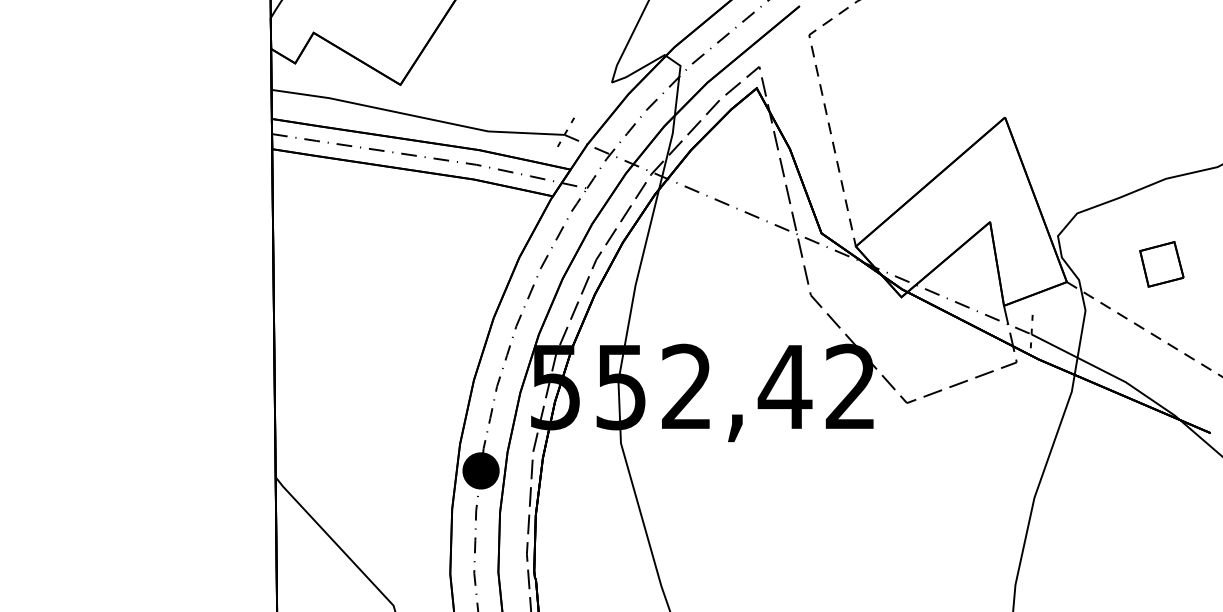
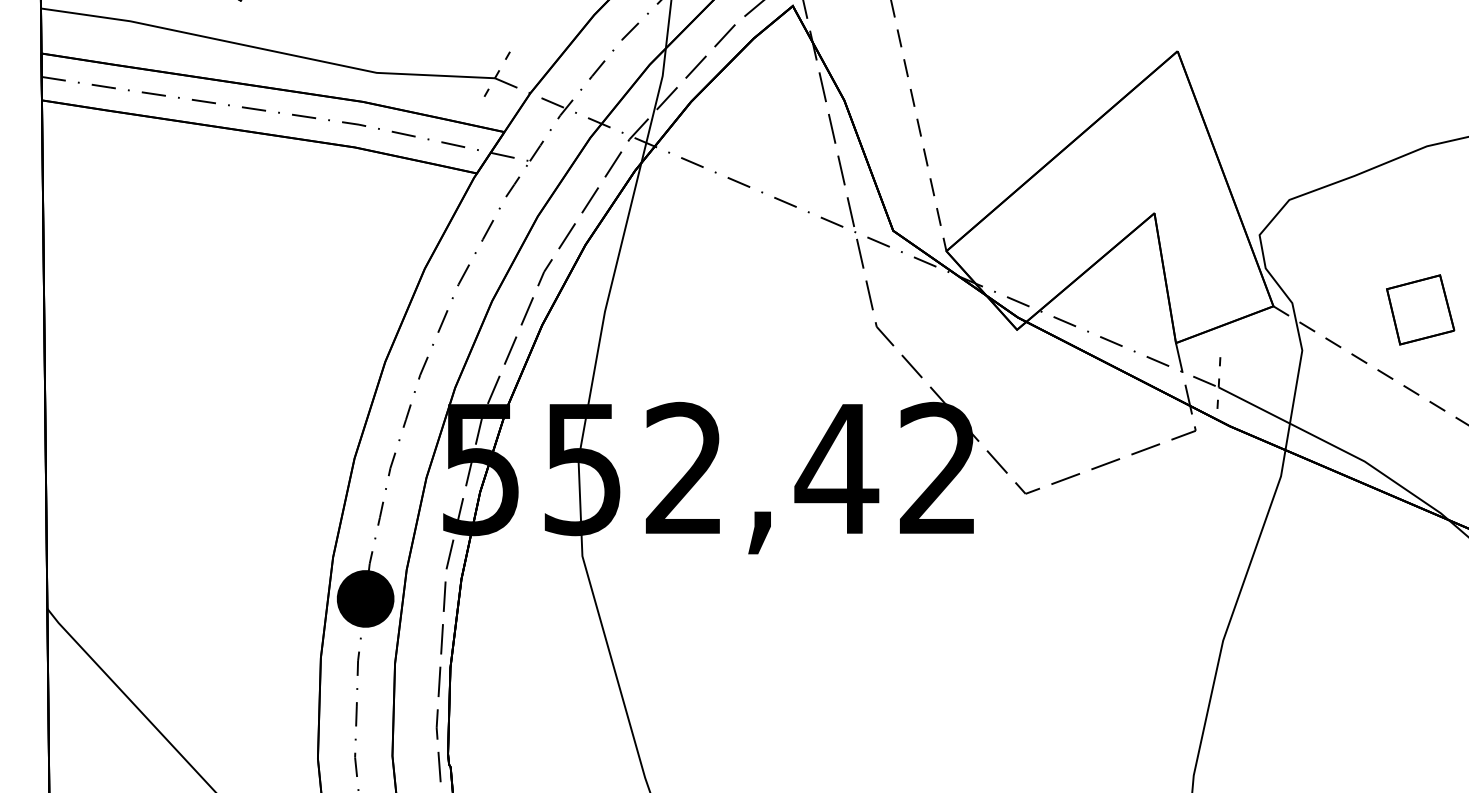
part: (1161, 264) -> (1420, 310), moved

